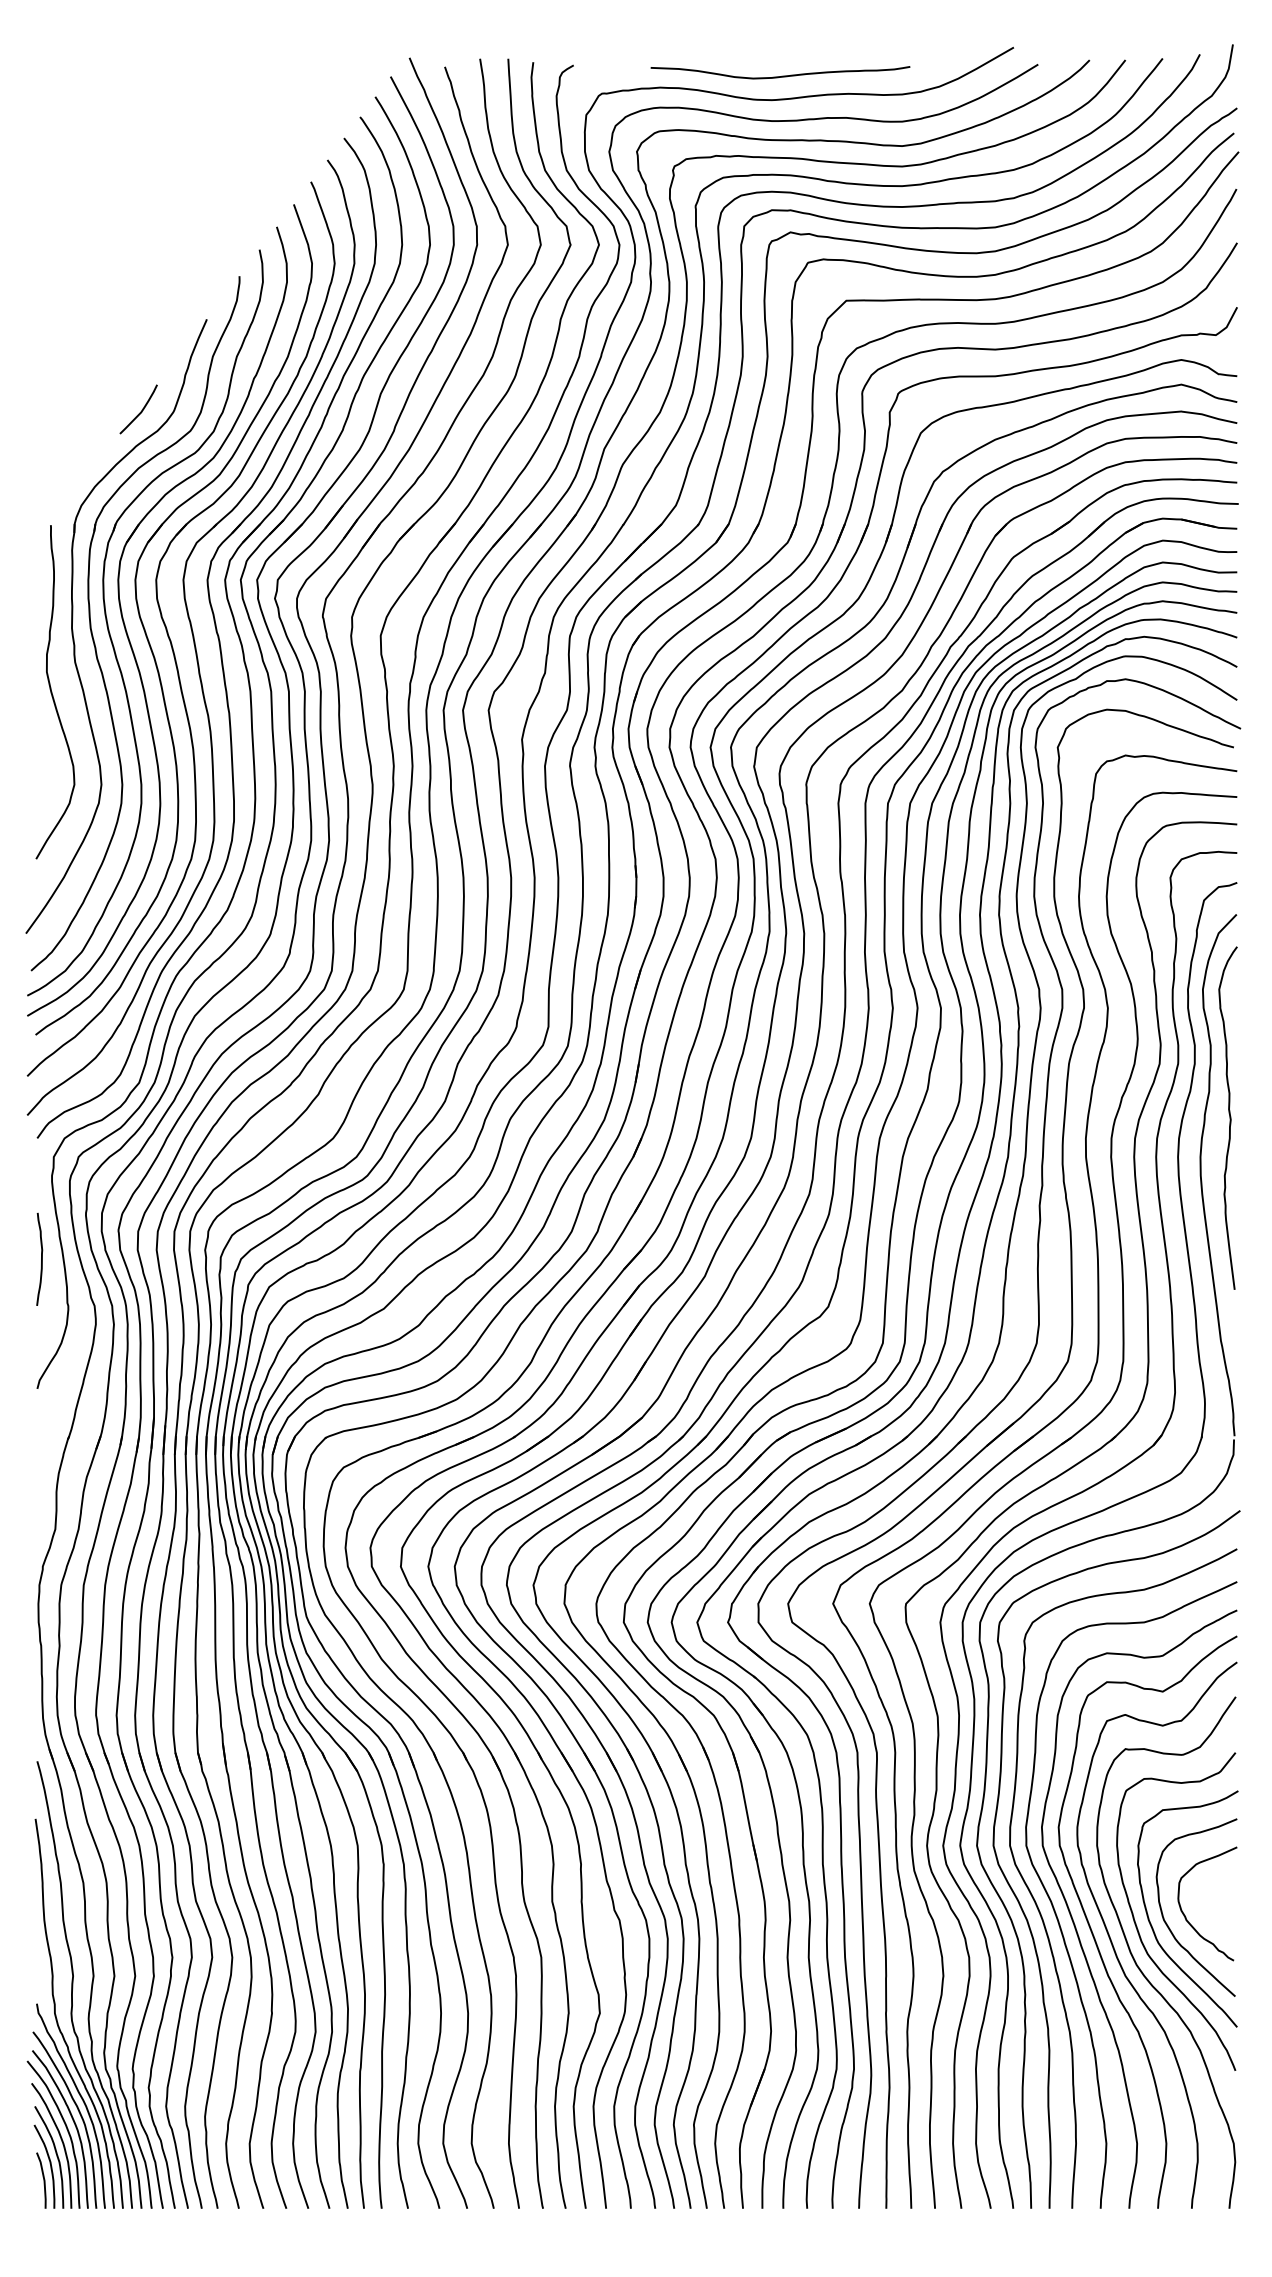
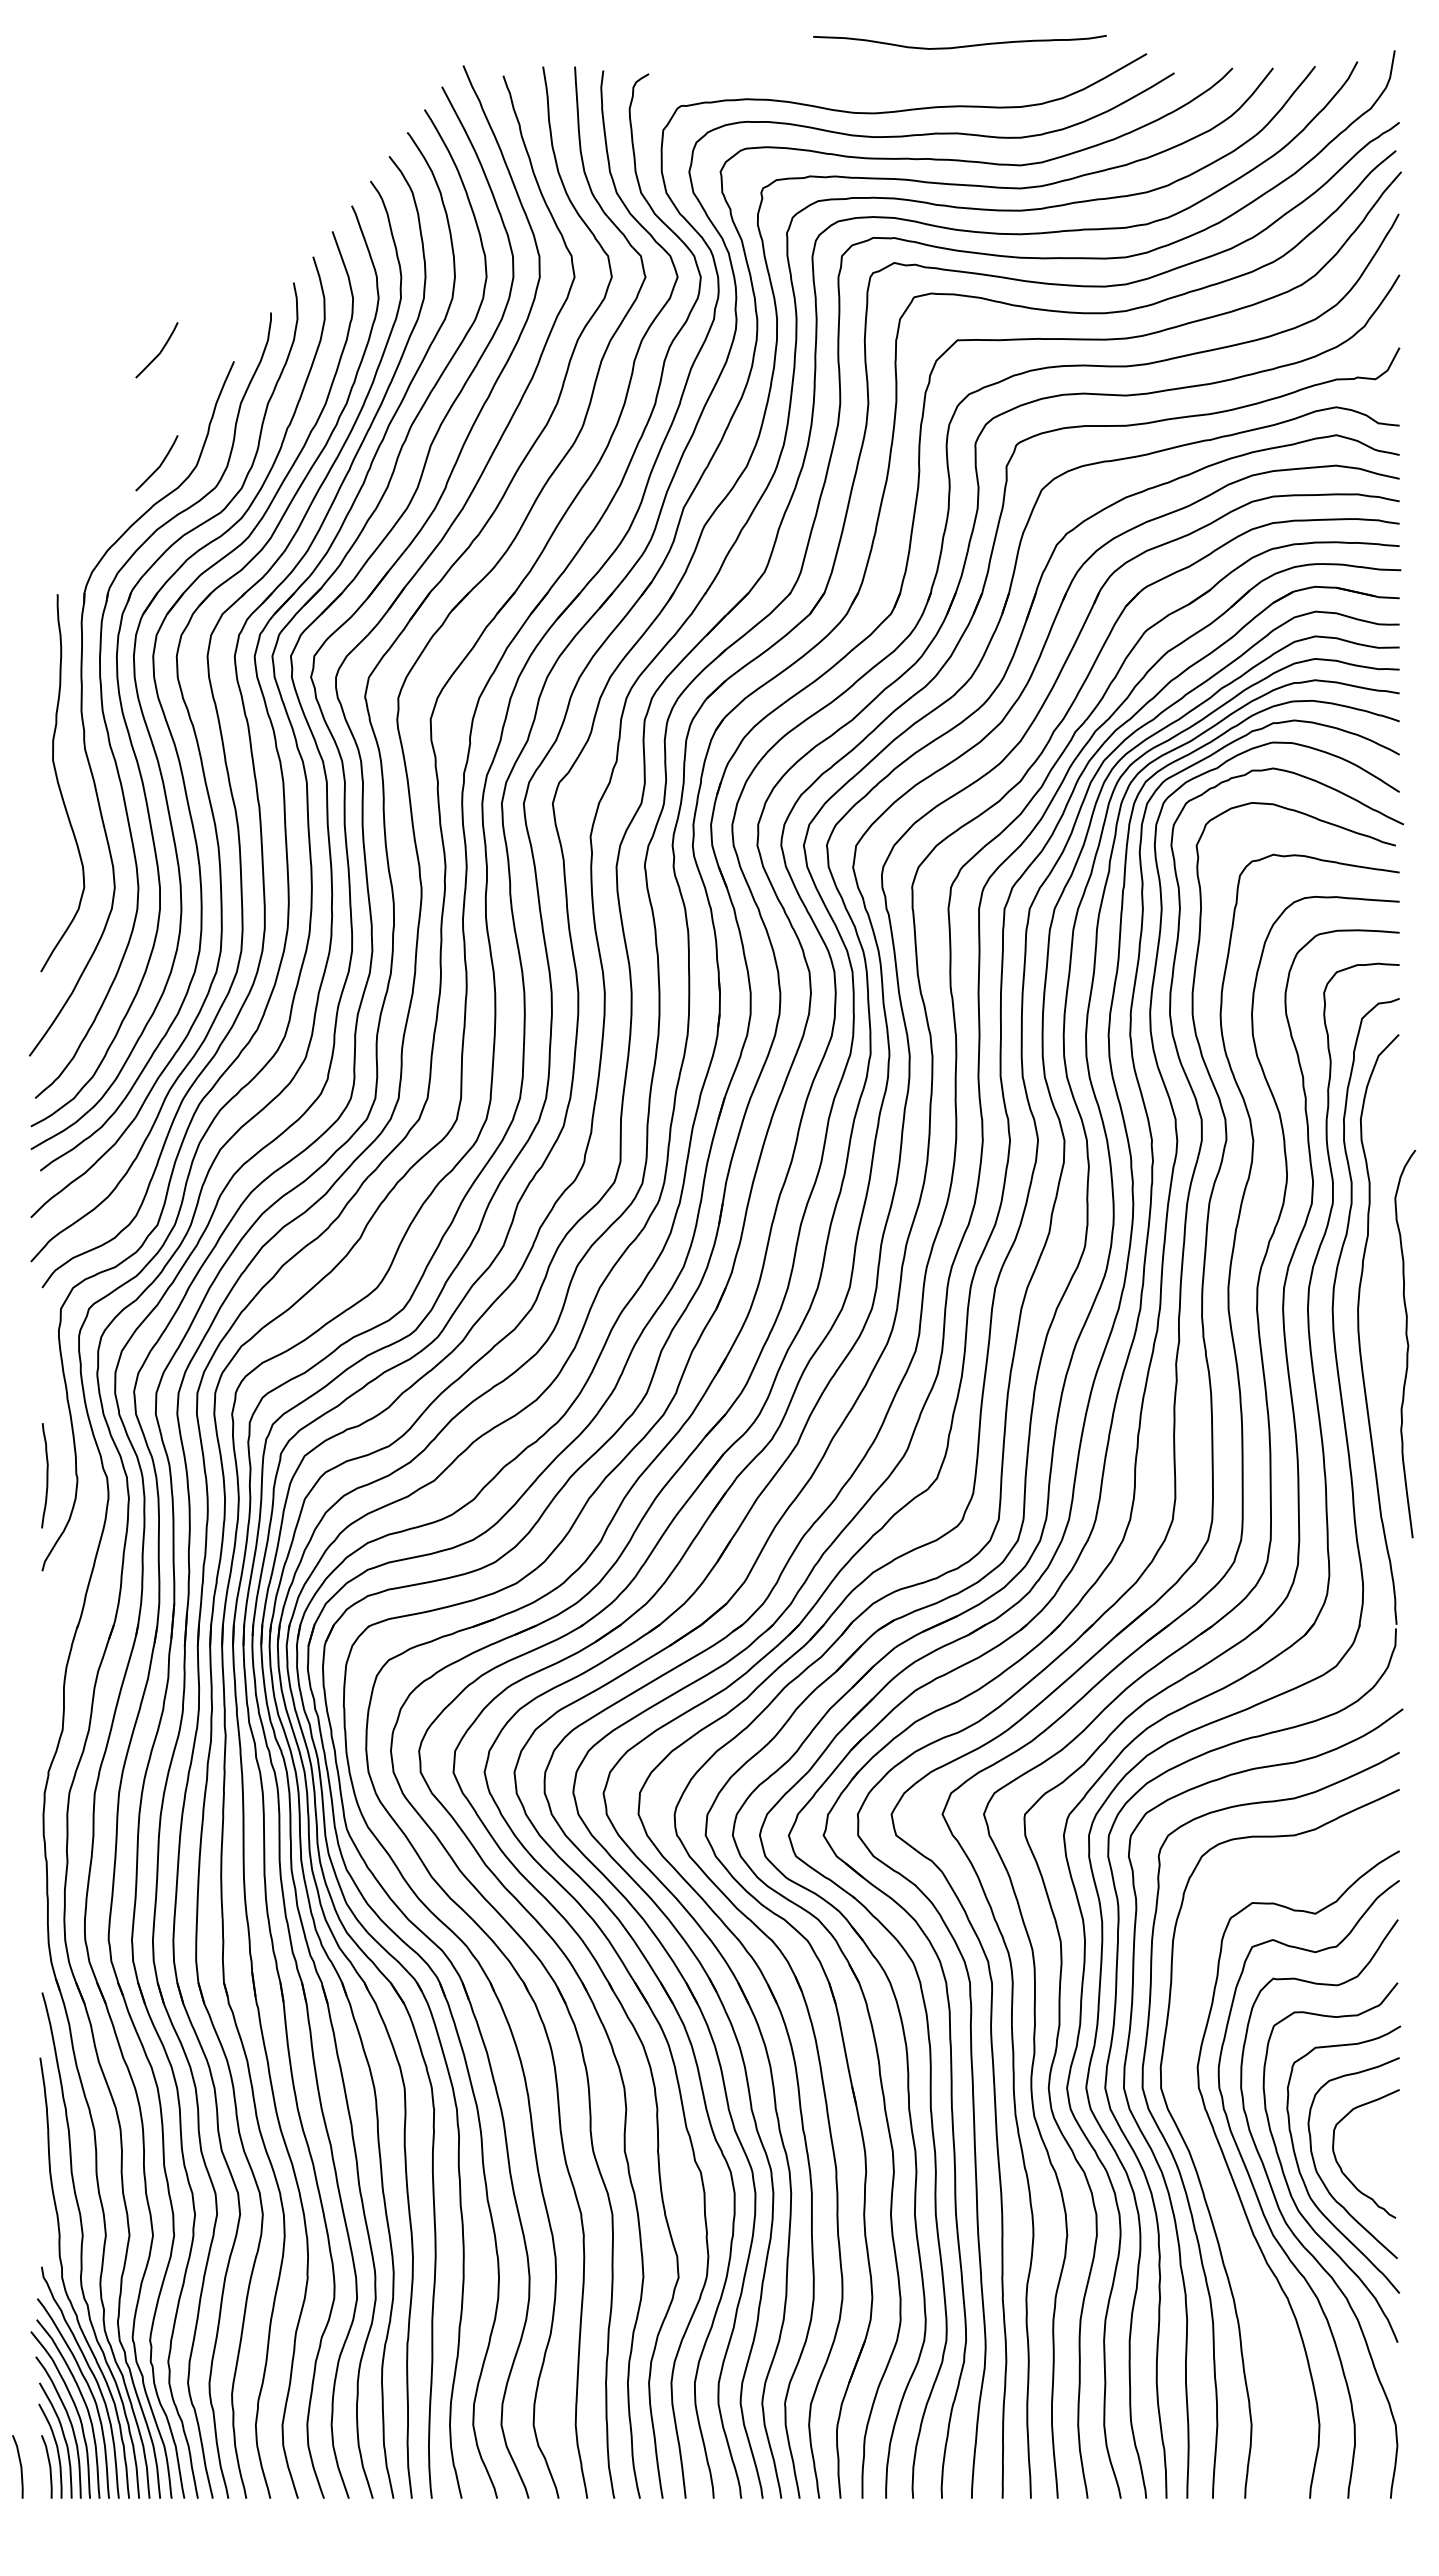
curve: (780, 76) -> (959, 46), moved
curve: (140, 311) -> (159, 352), added
curve: (1230, 1118) -> (1407, 1344), moved
curve: (41, 1259) -> (46, 1475), moved
curve: (1077, 1930) -> (1218, 2183), removed
line: (18, 2180) -> (20, 2466), added

